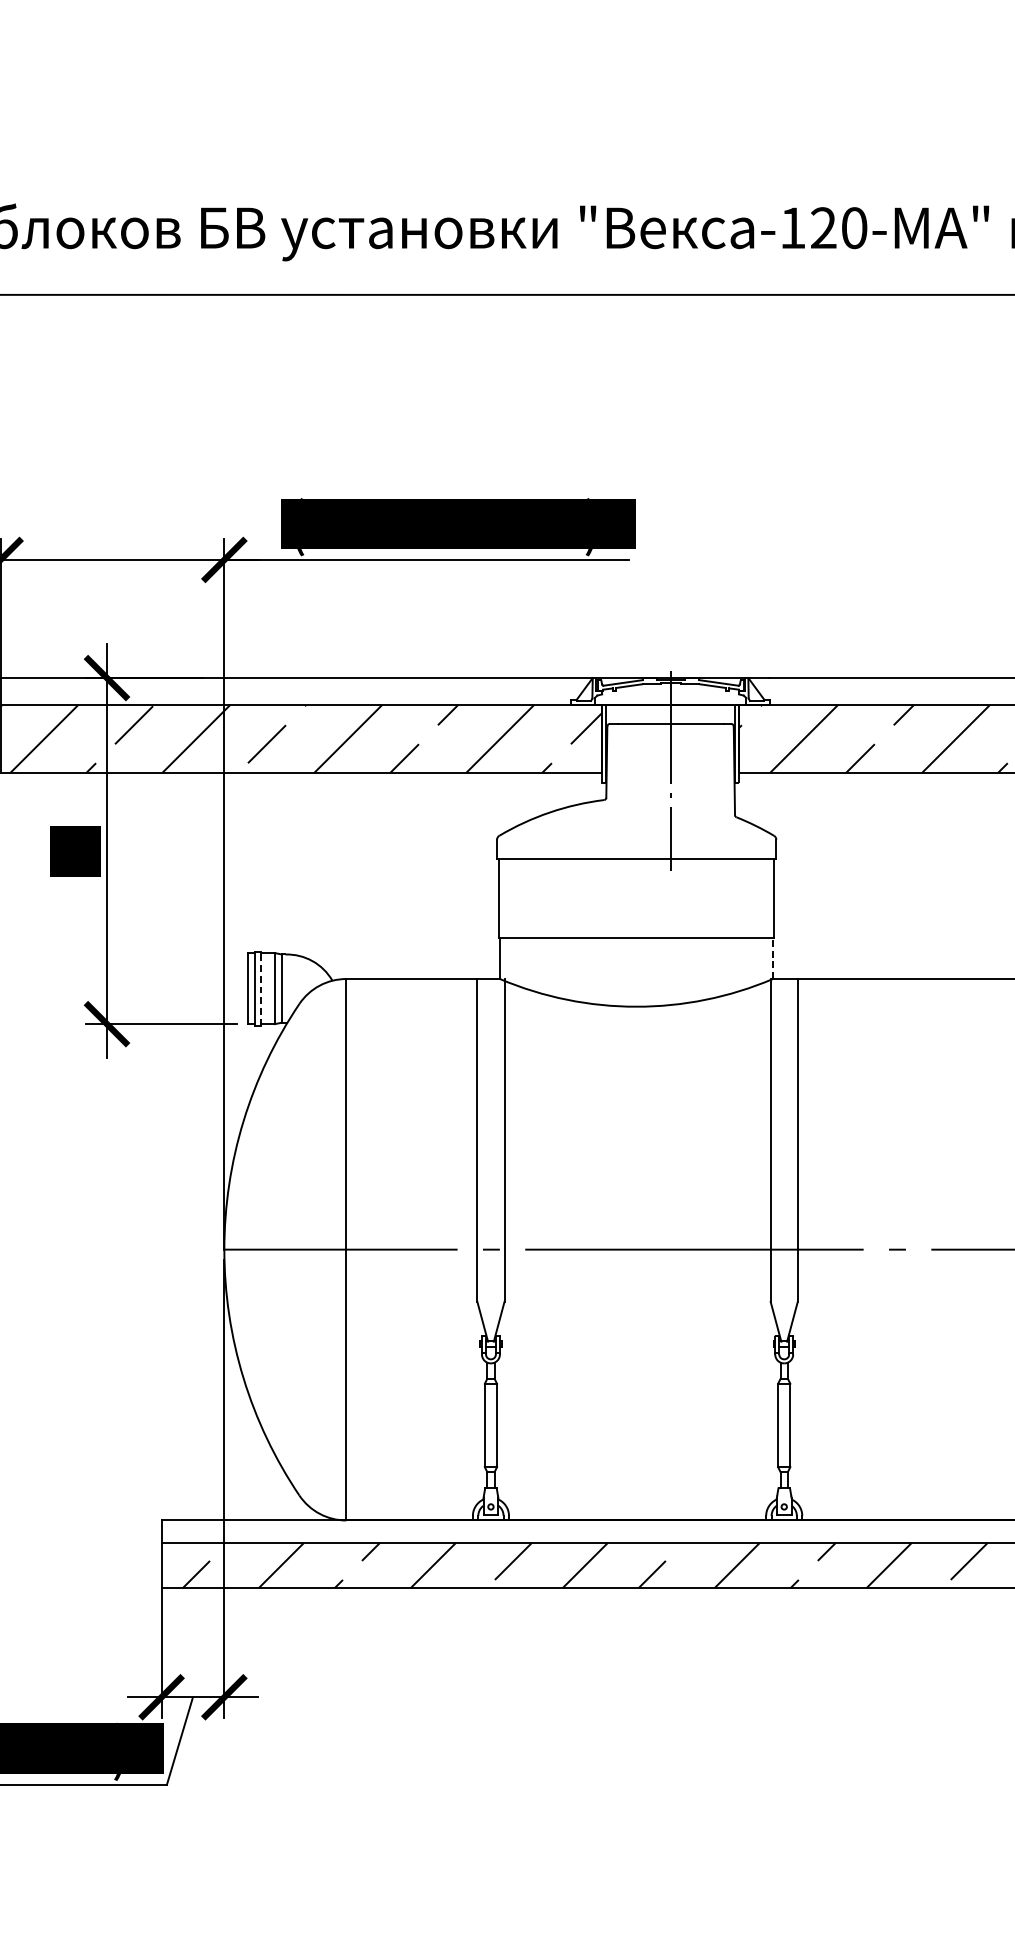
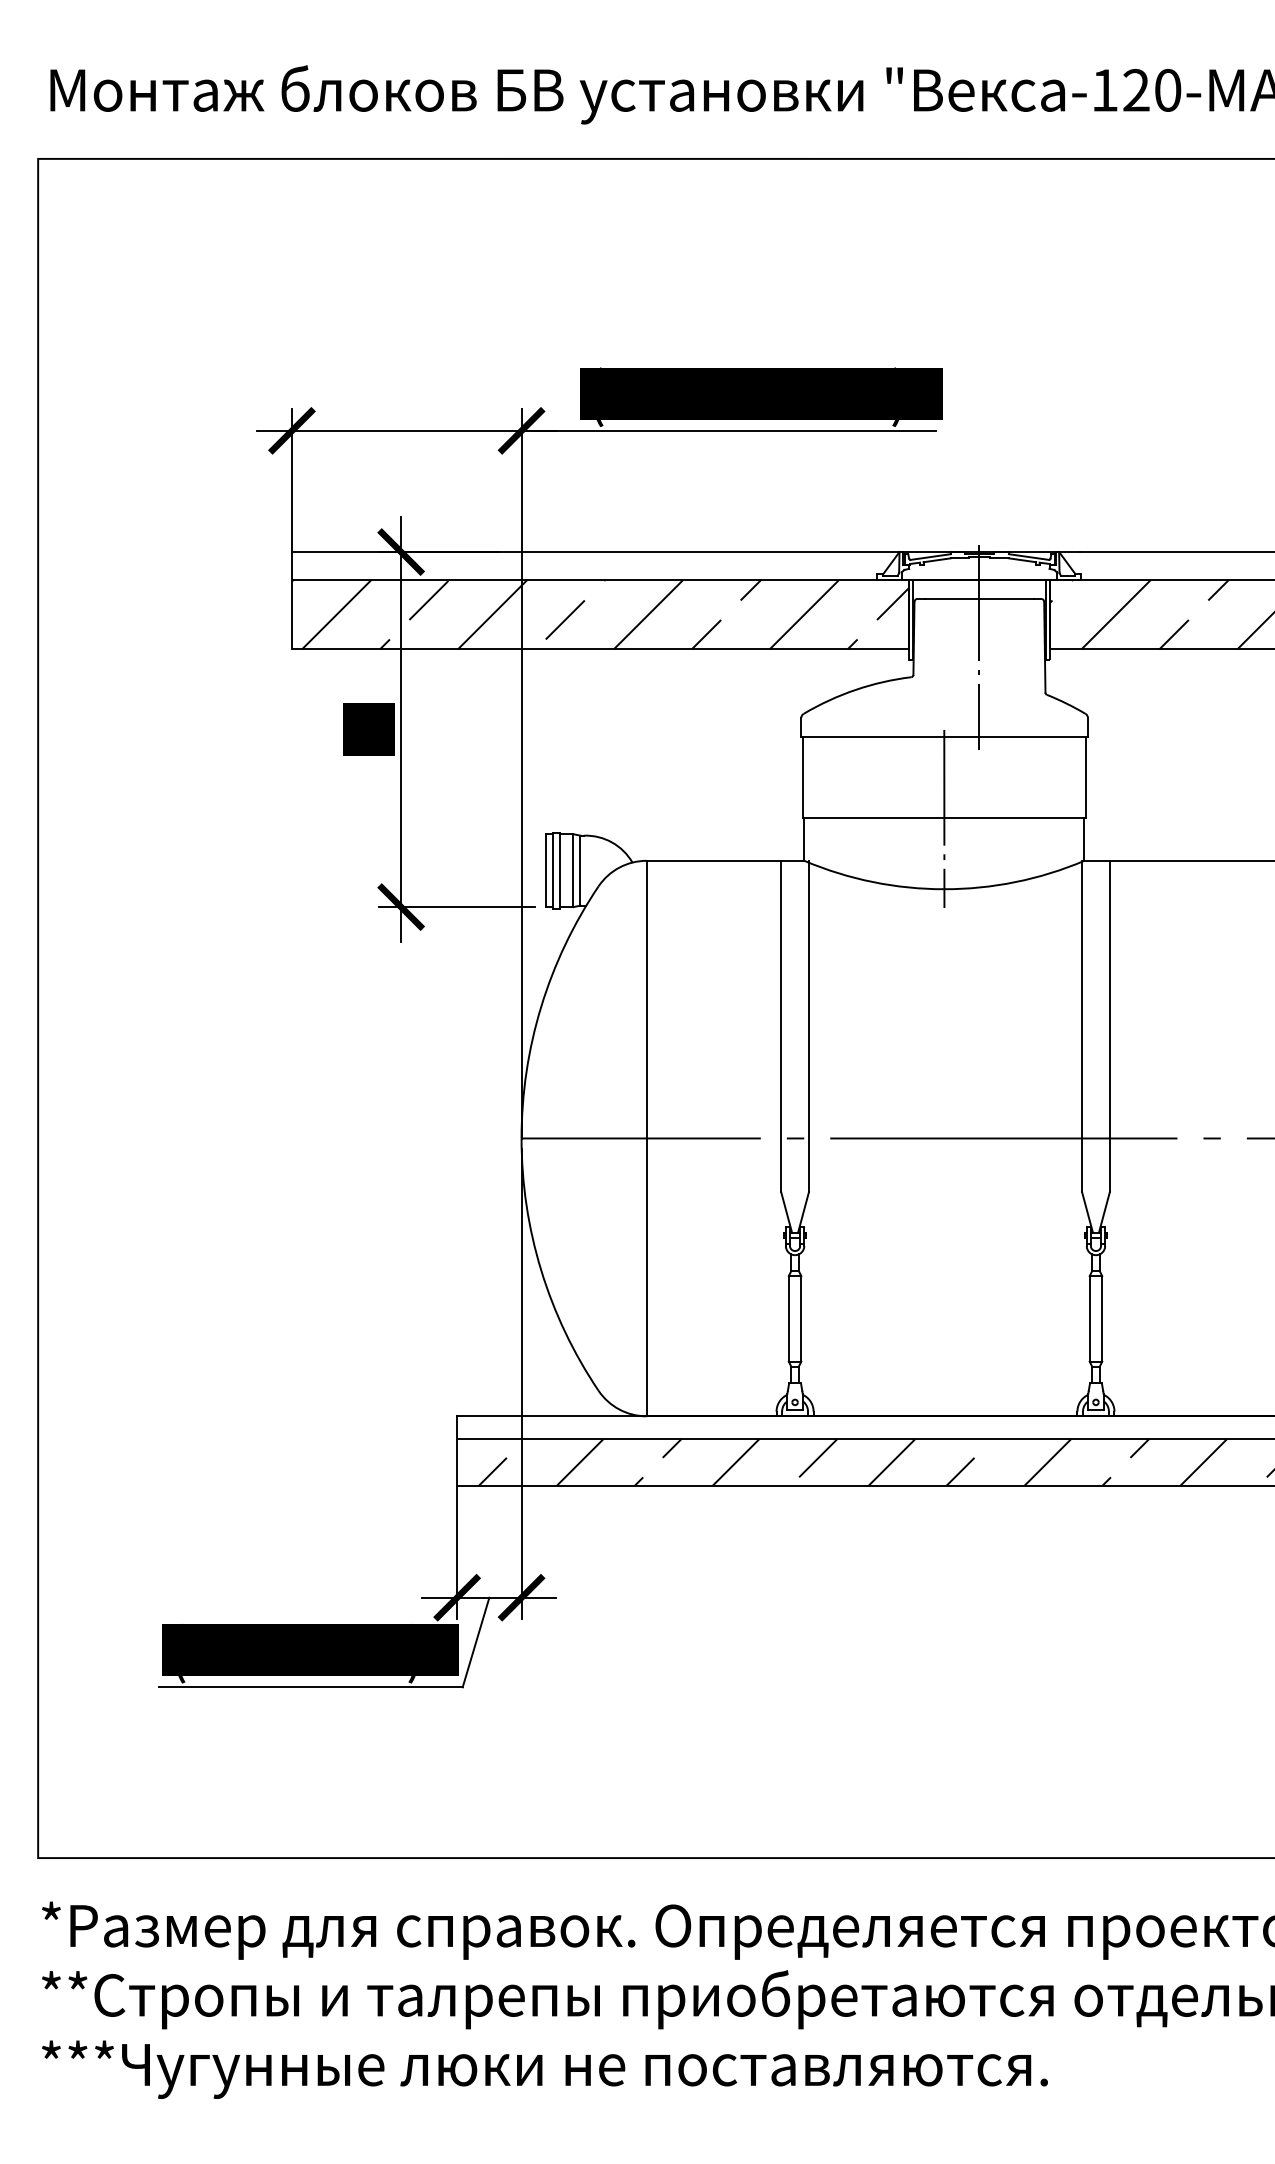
line: (636, 937) -> (944, 818), added
line: (773, 958) -> (1084, 839), dashed -> solid
line: (261, 988) -> (559, 870), dashed -> solid

